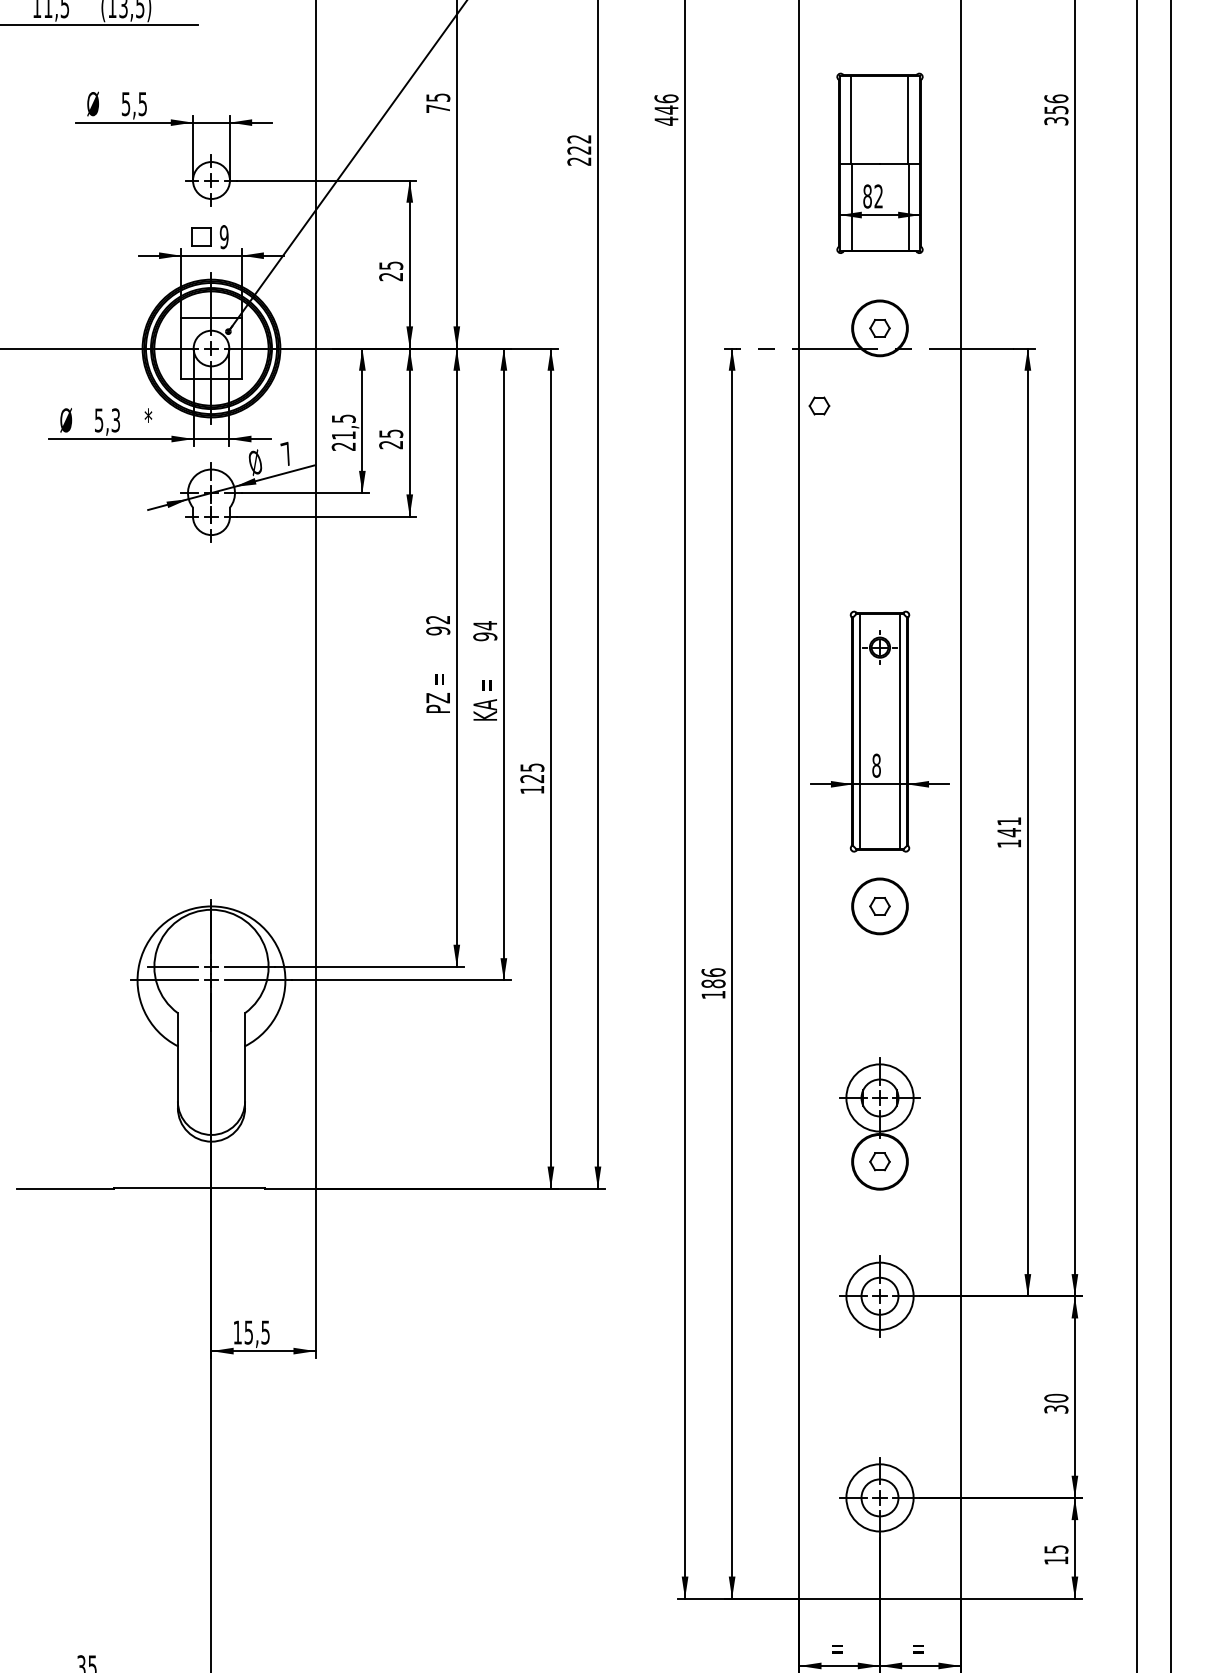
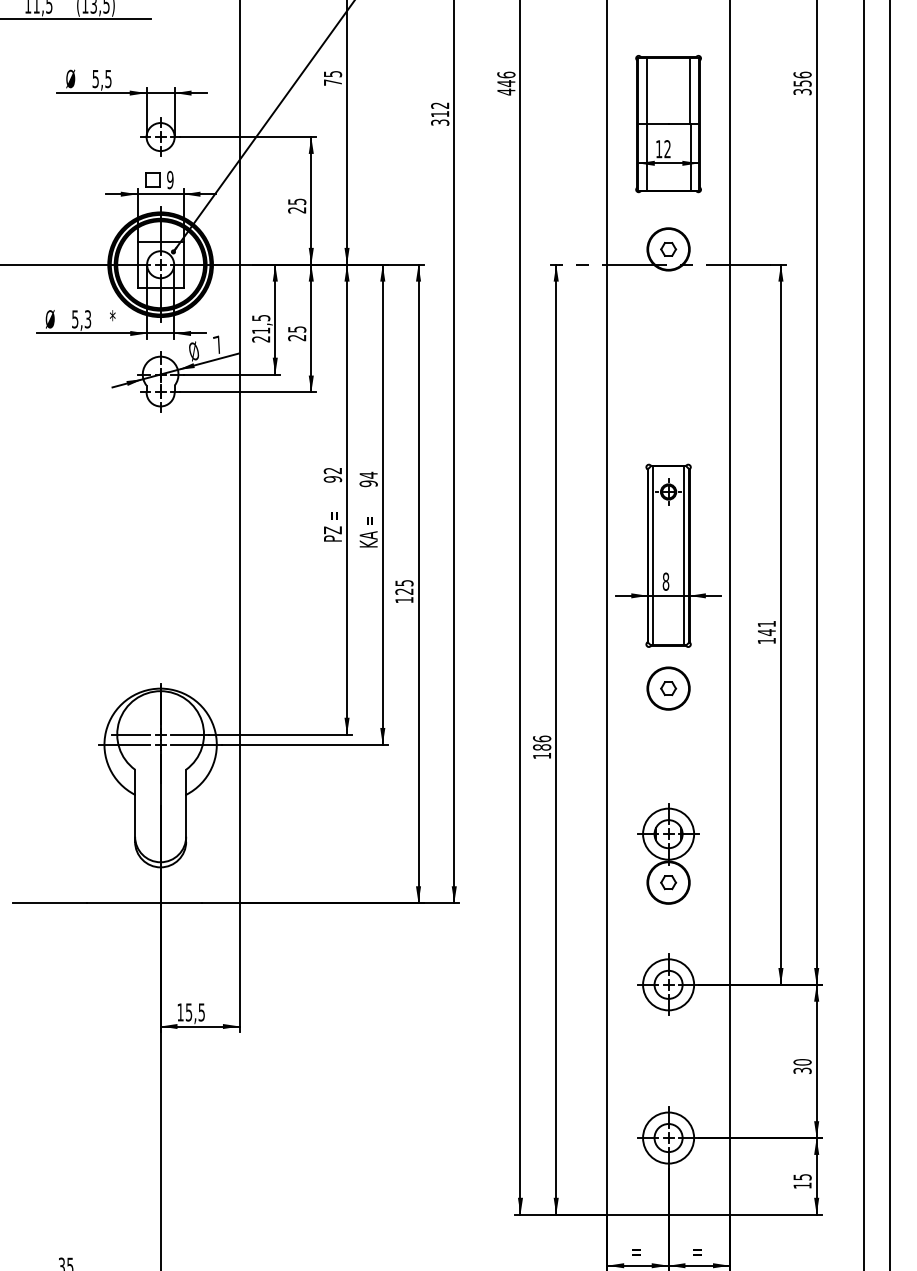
text: (579, 156) -> (440, 118), 222 -> 312
text: (866, 196) -> (658, 149), 82 -> 12
part: (819, 406) -> (622, 308), removed

